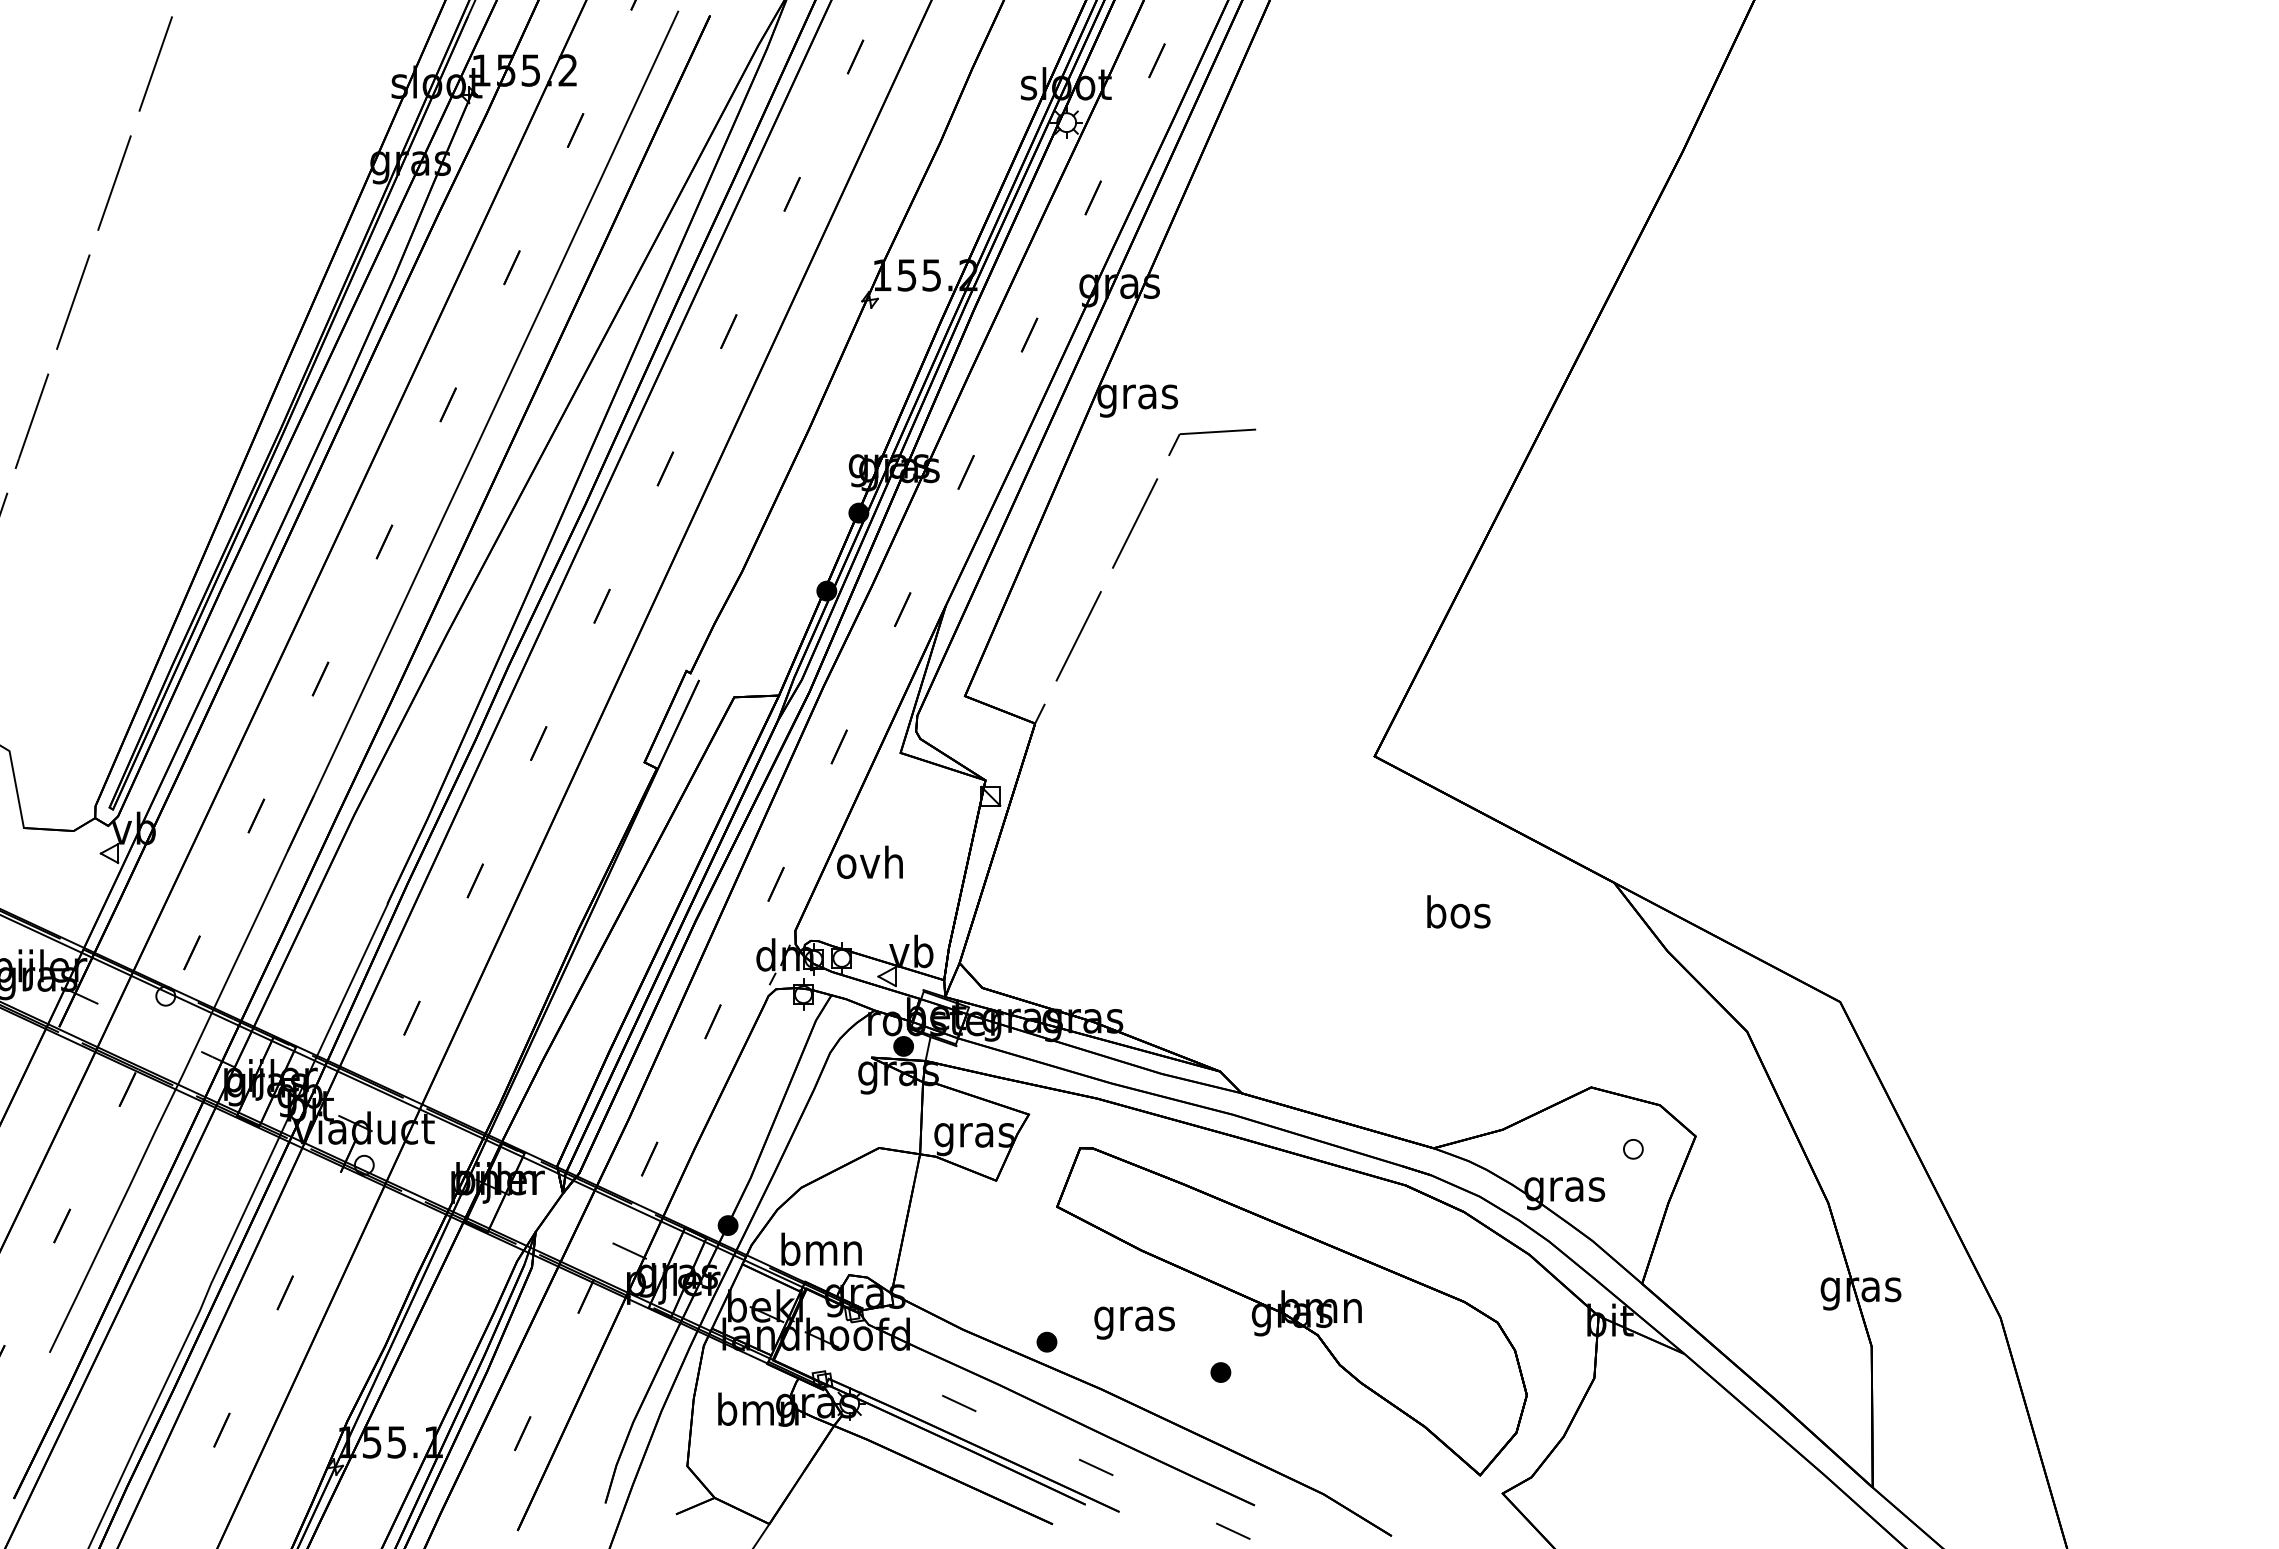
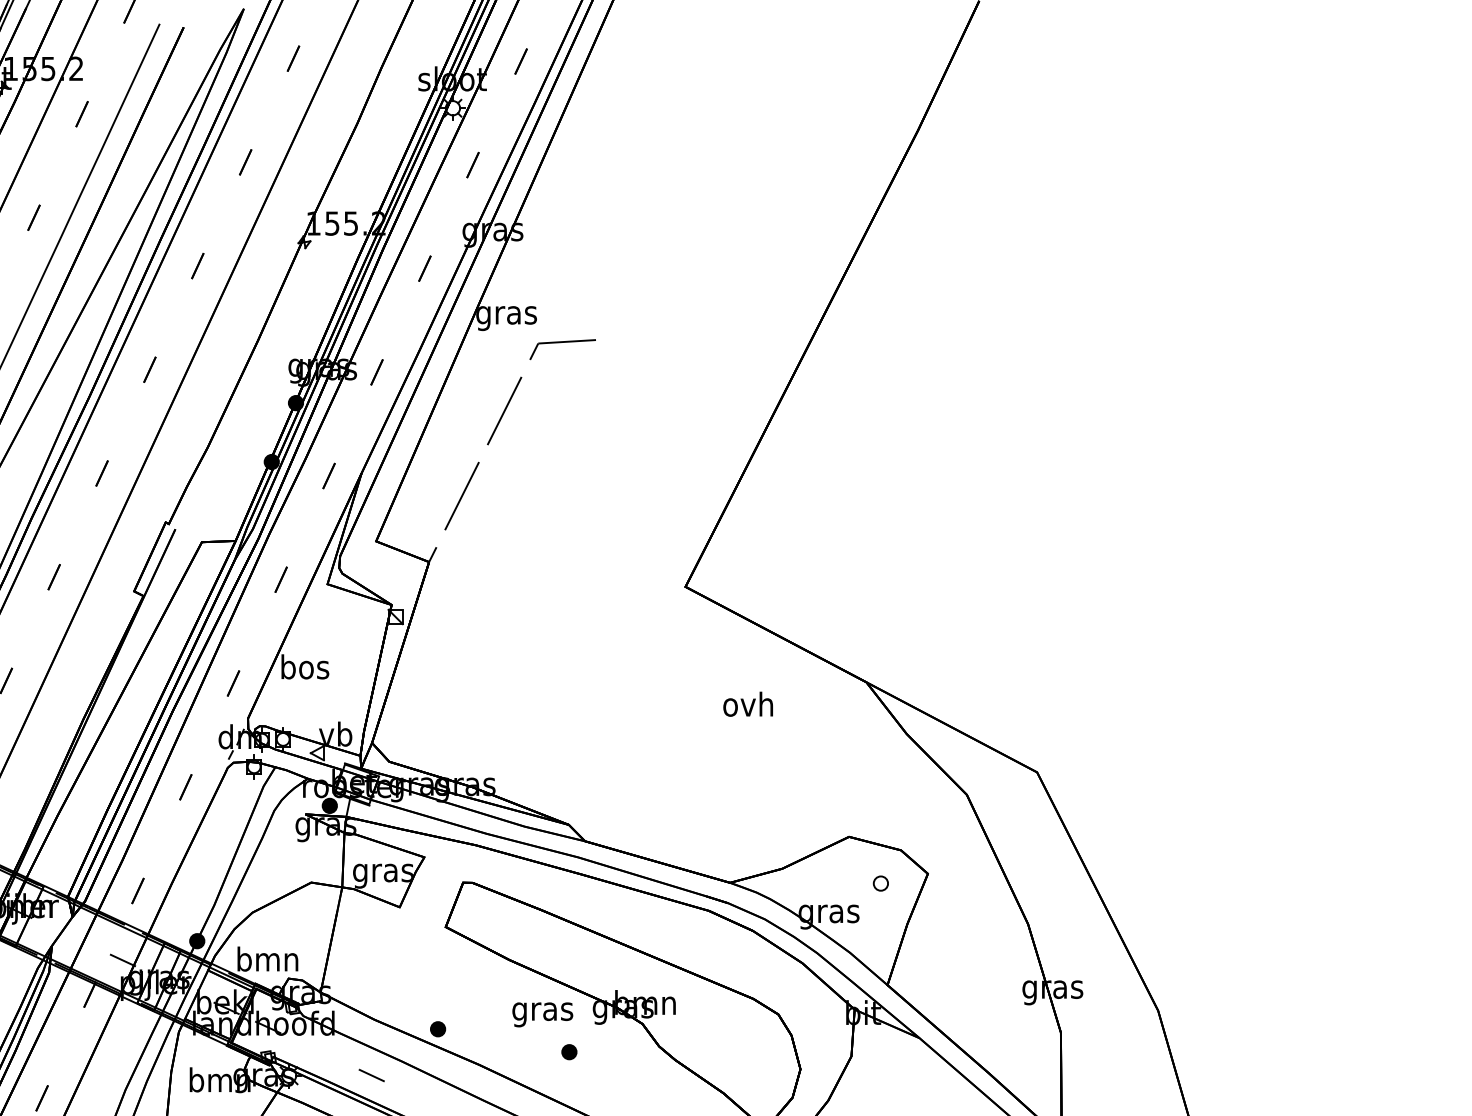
text: (869, 862) -> (304, 666), ovh -> bos
text: (1457, 911) -> (748, 703), bos -> ovh
text: (1134, 1322) -> (542, 1014), moved

